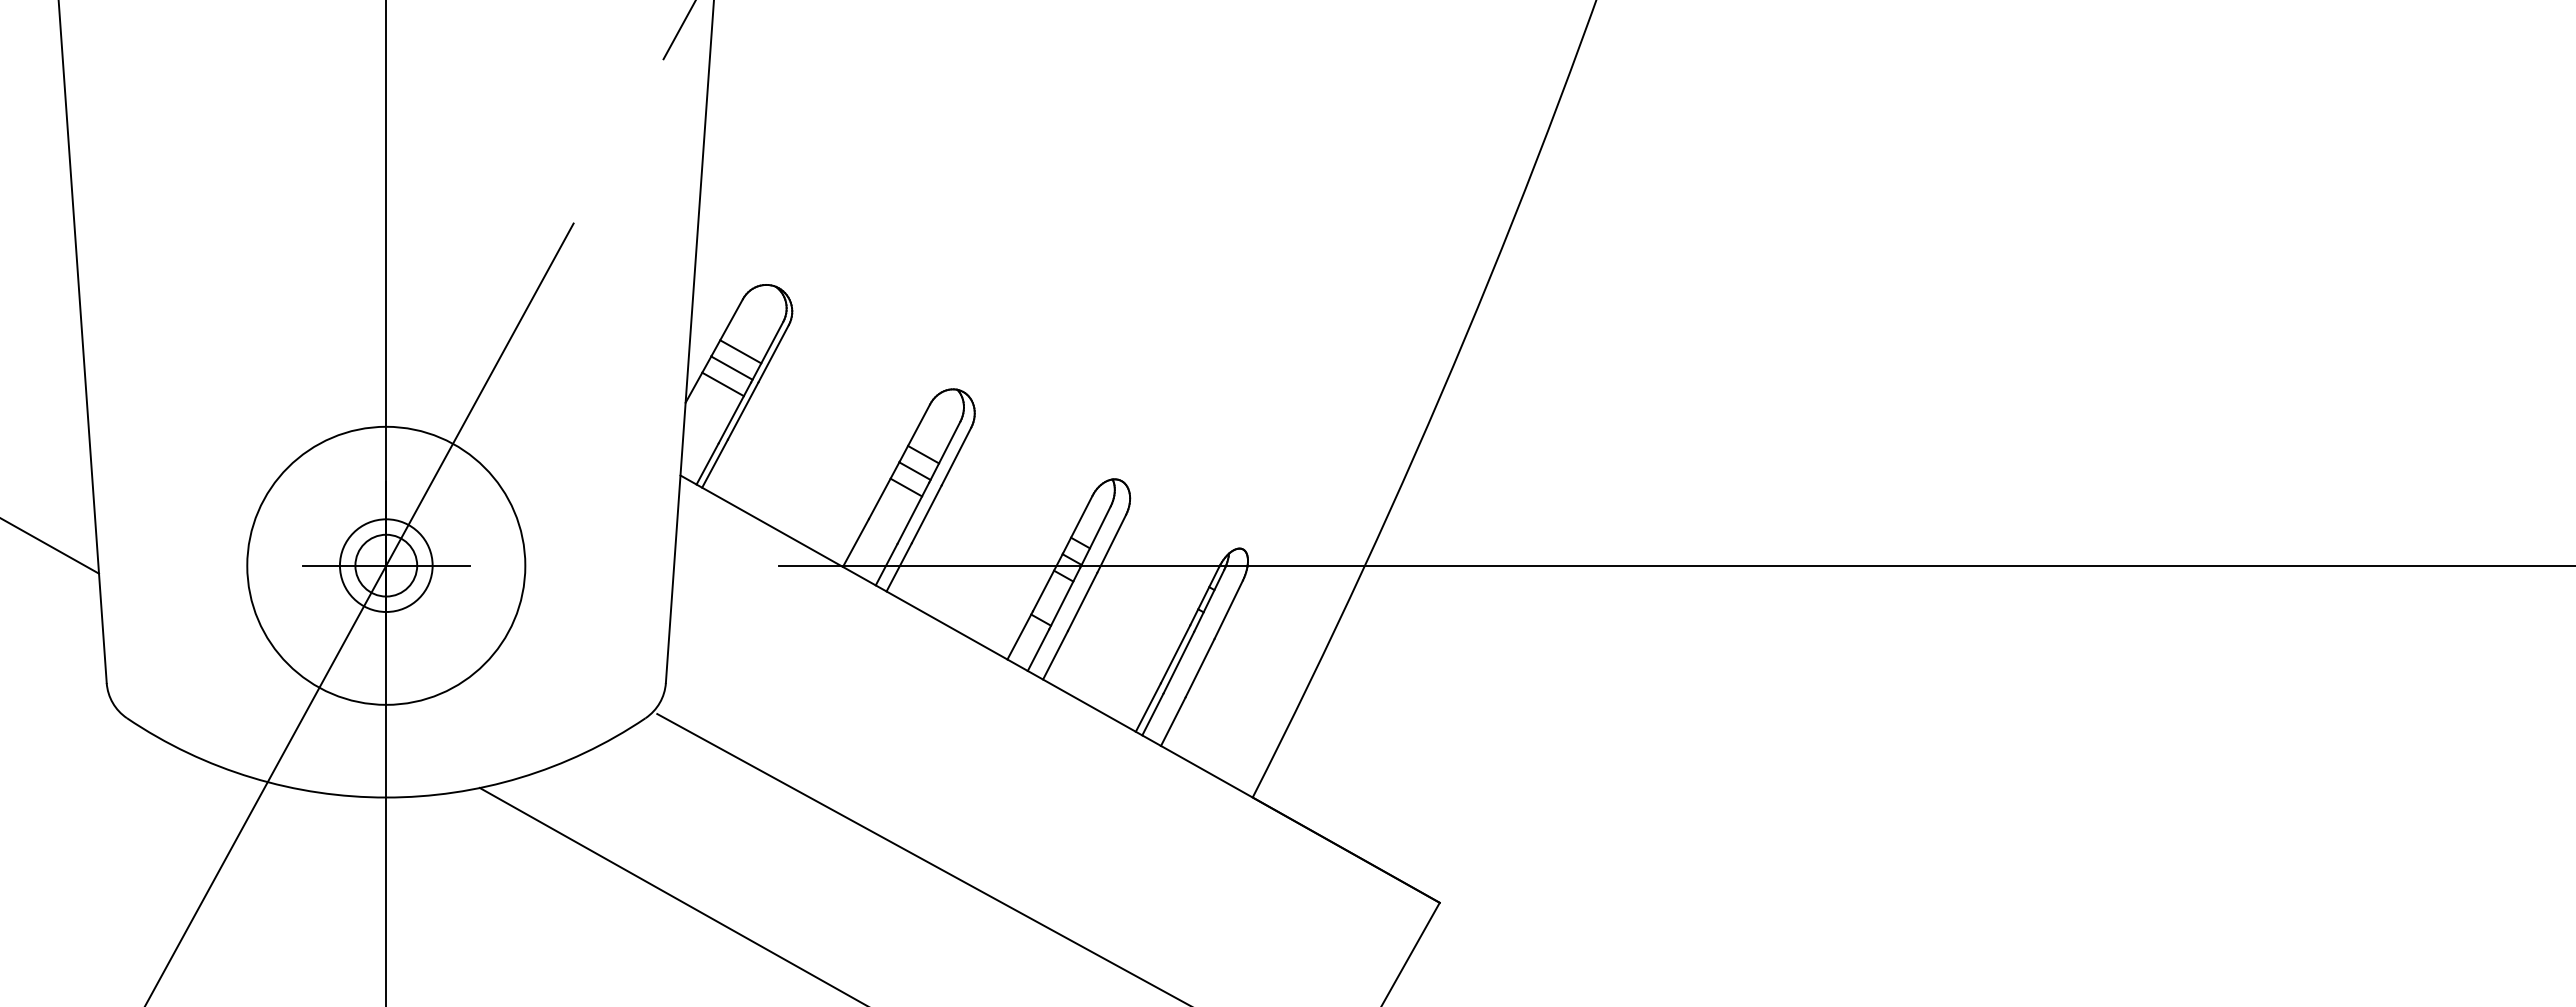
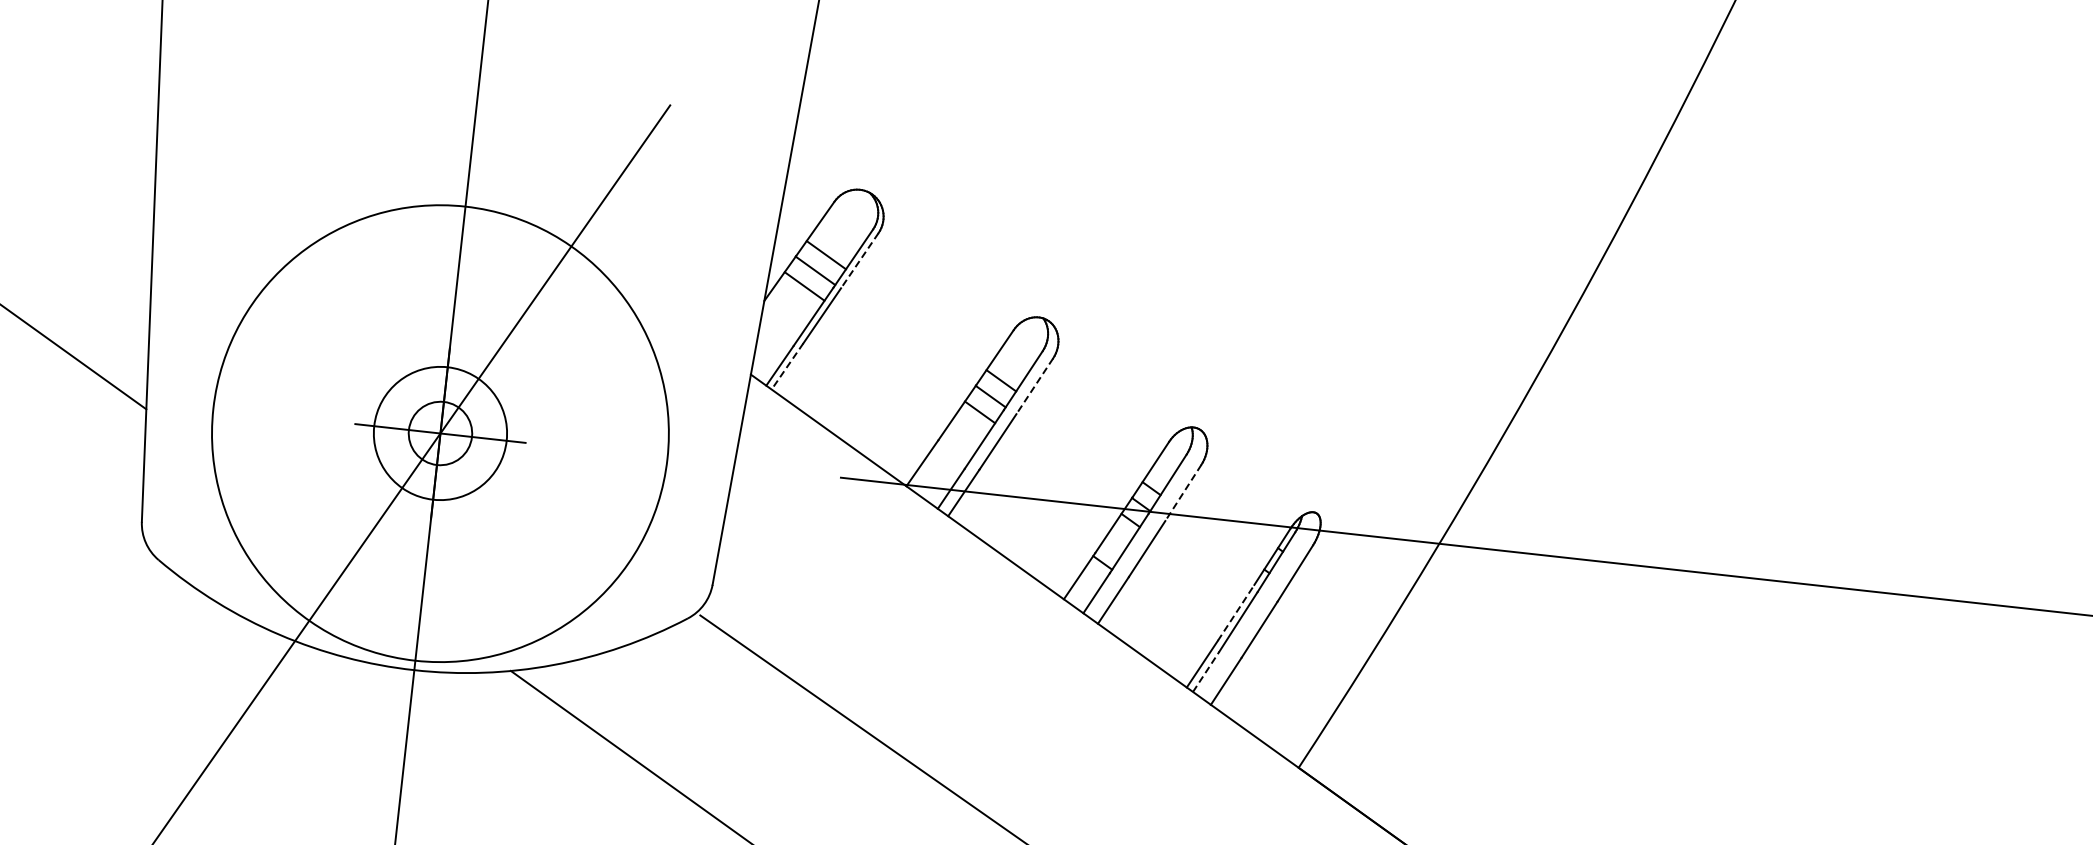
line: (773, 354) -> (859, 261), solid -> dashed
line: (956, 456) -> (1034, 386), solid -> dashed
line: (714, 464) -> (786, 367), solid -> dashed
line: (1111, 543) -> (1183, 492), solid -> dashed
circle: (385, 565) -> (439, 433), size x1.4
circle: (386, 565) -> (440, 433), size x1.6
line: (1175, 654) -> (1235, 613), solid -> dashed
line: (1153, 714) -> (1206, 671), solid -> dashed

